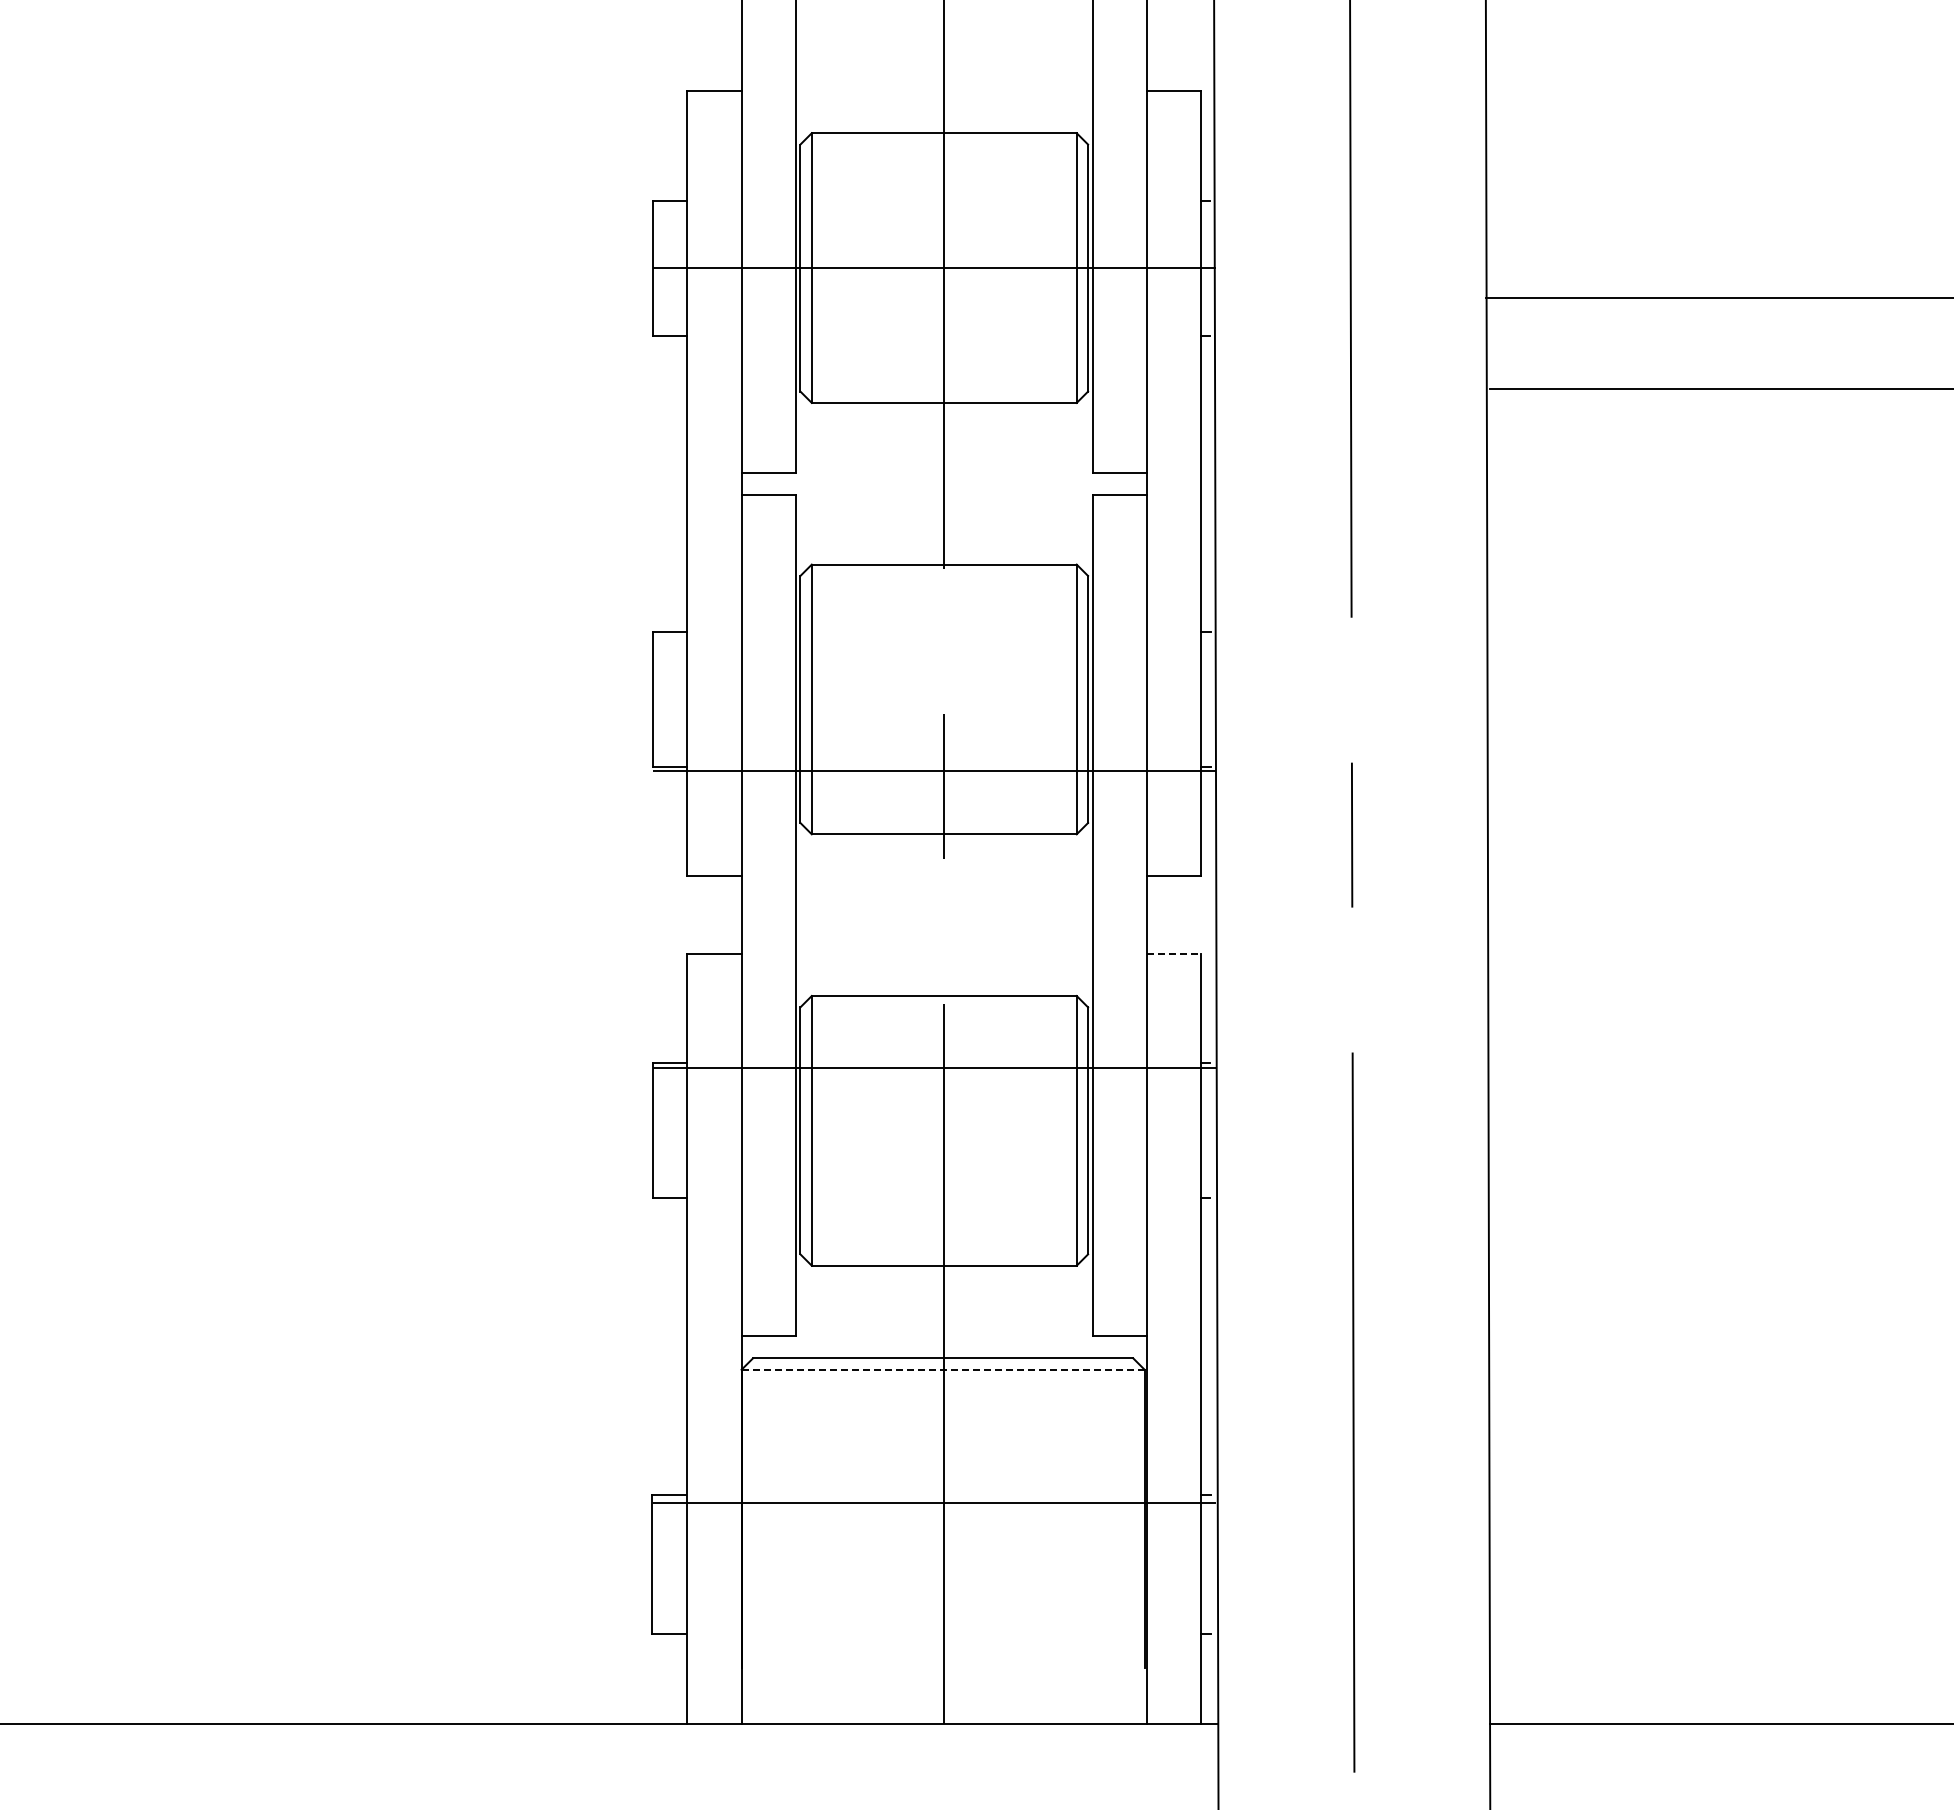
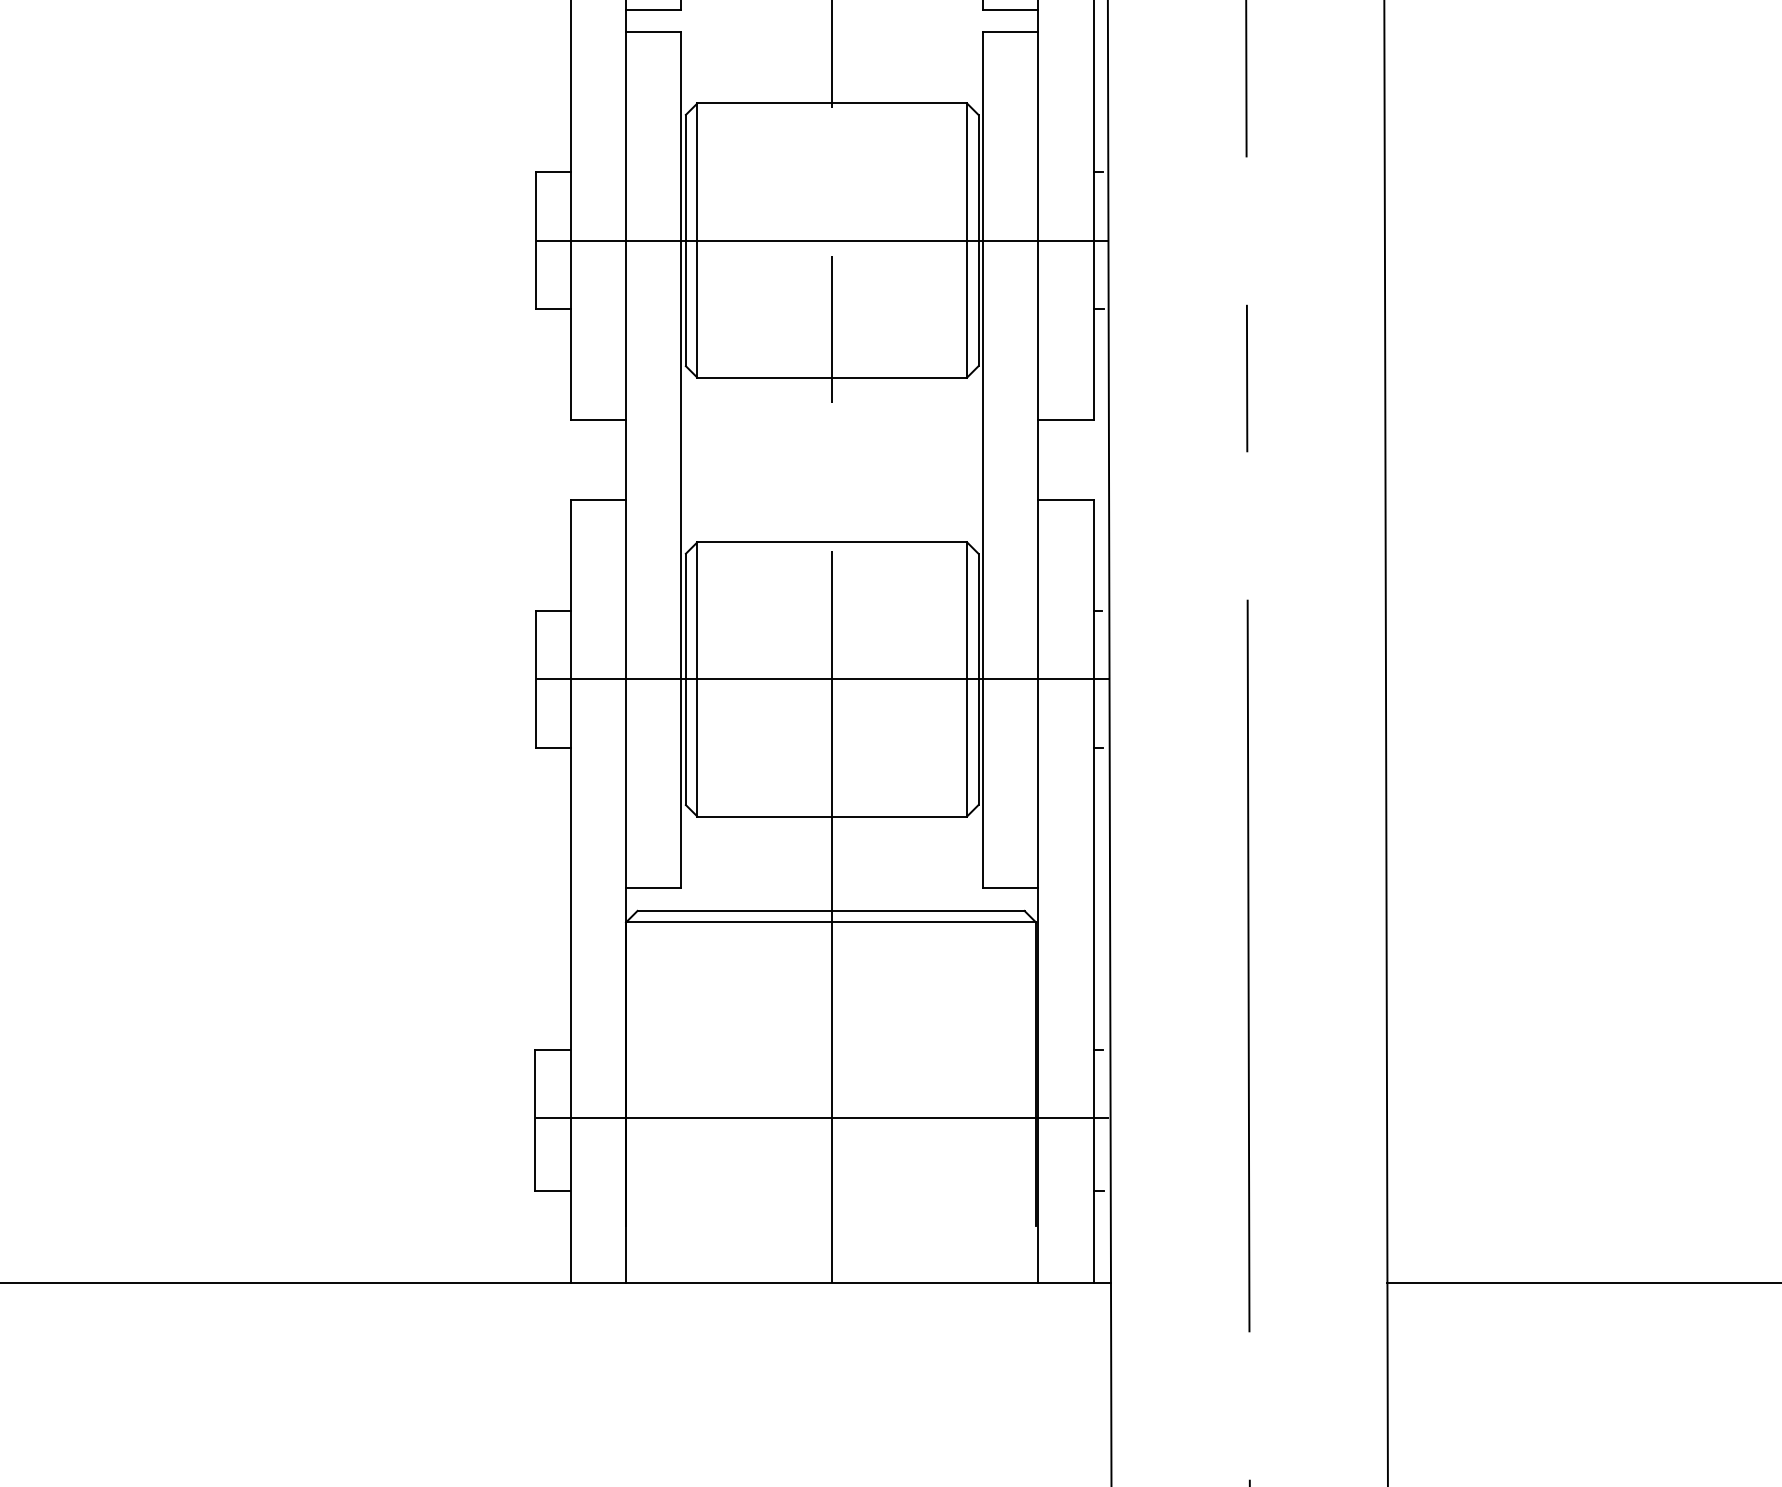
line: (934, 771) -> (822, 240), moved
line: (1174, 954) -> (1066, 499), dashed -> solid
line: (934, 1067) -> (822, 679), moved
line: (943, 1369) -> (831, 922), dashed -> solid
line: (934, 1503) -> (822, 1118), moved

